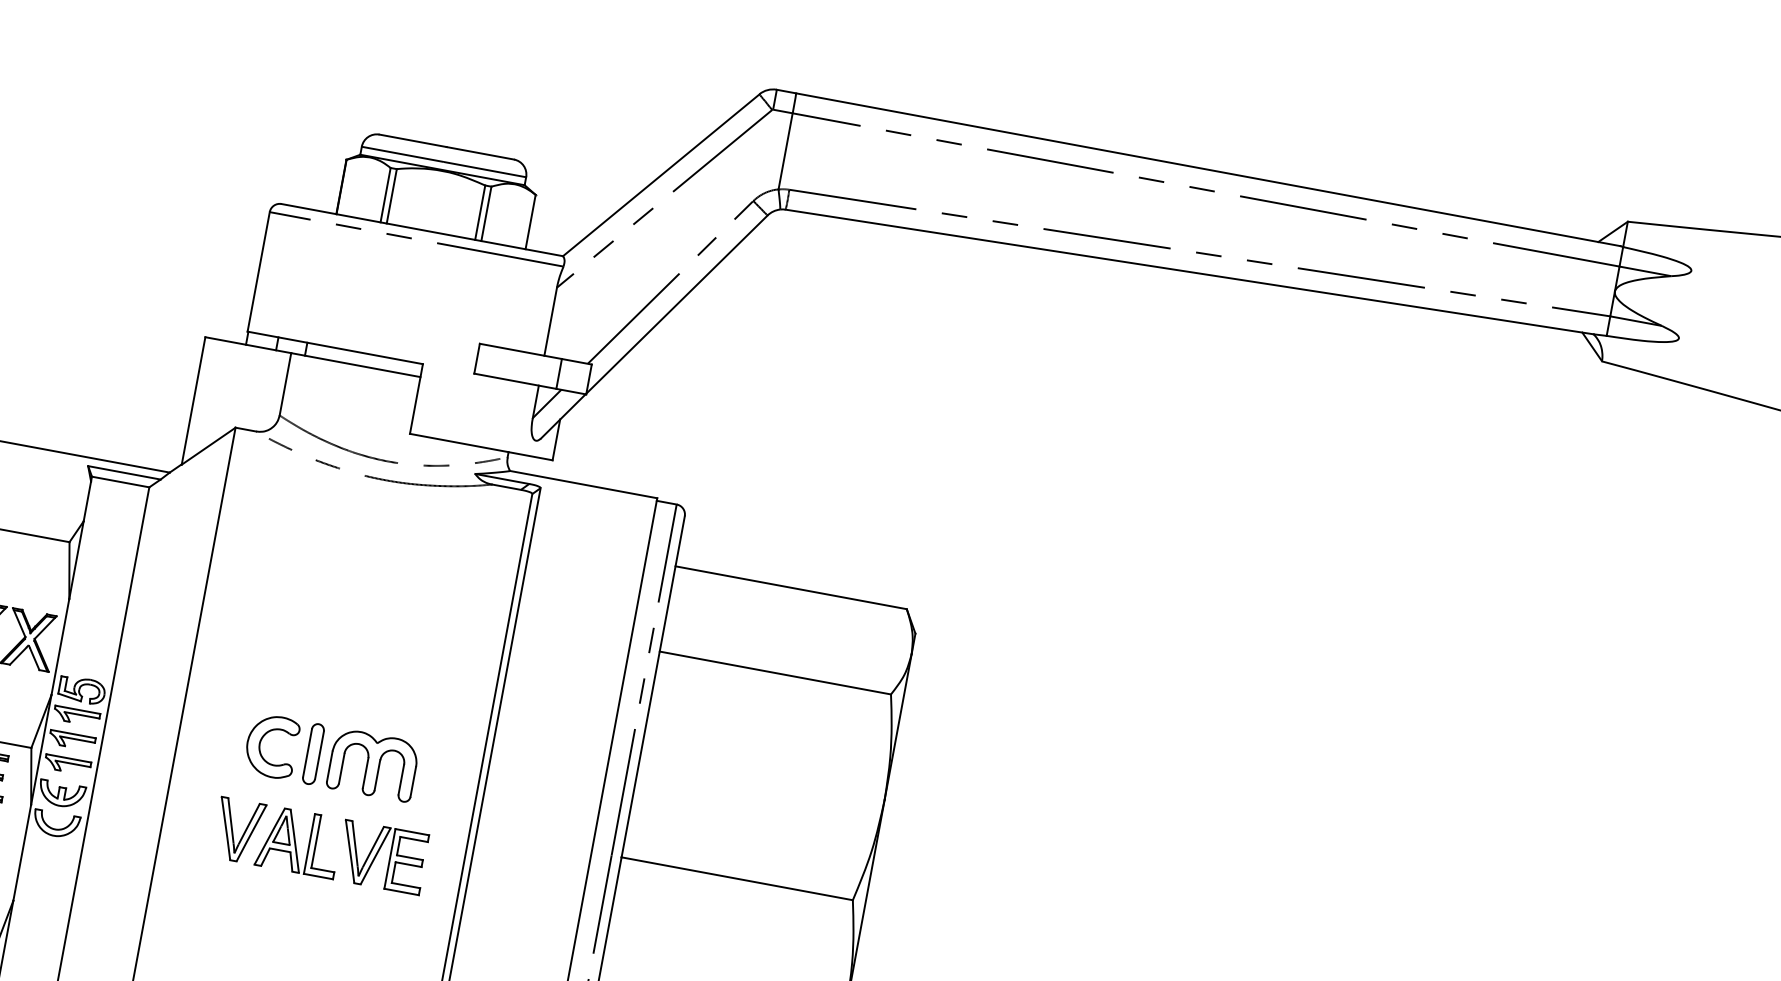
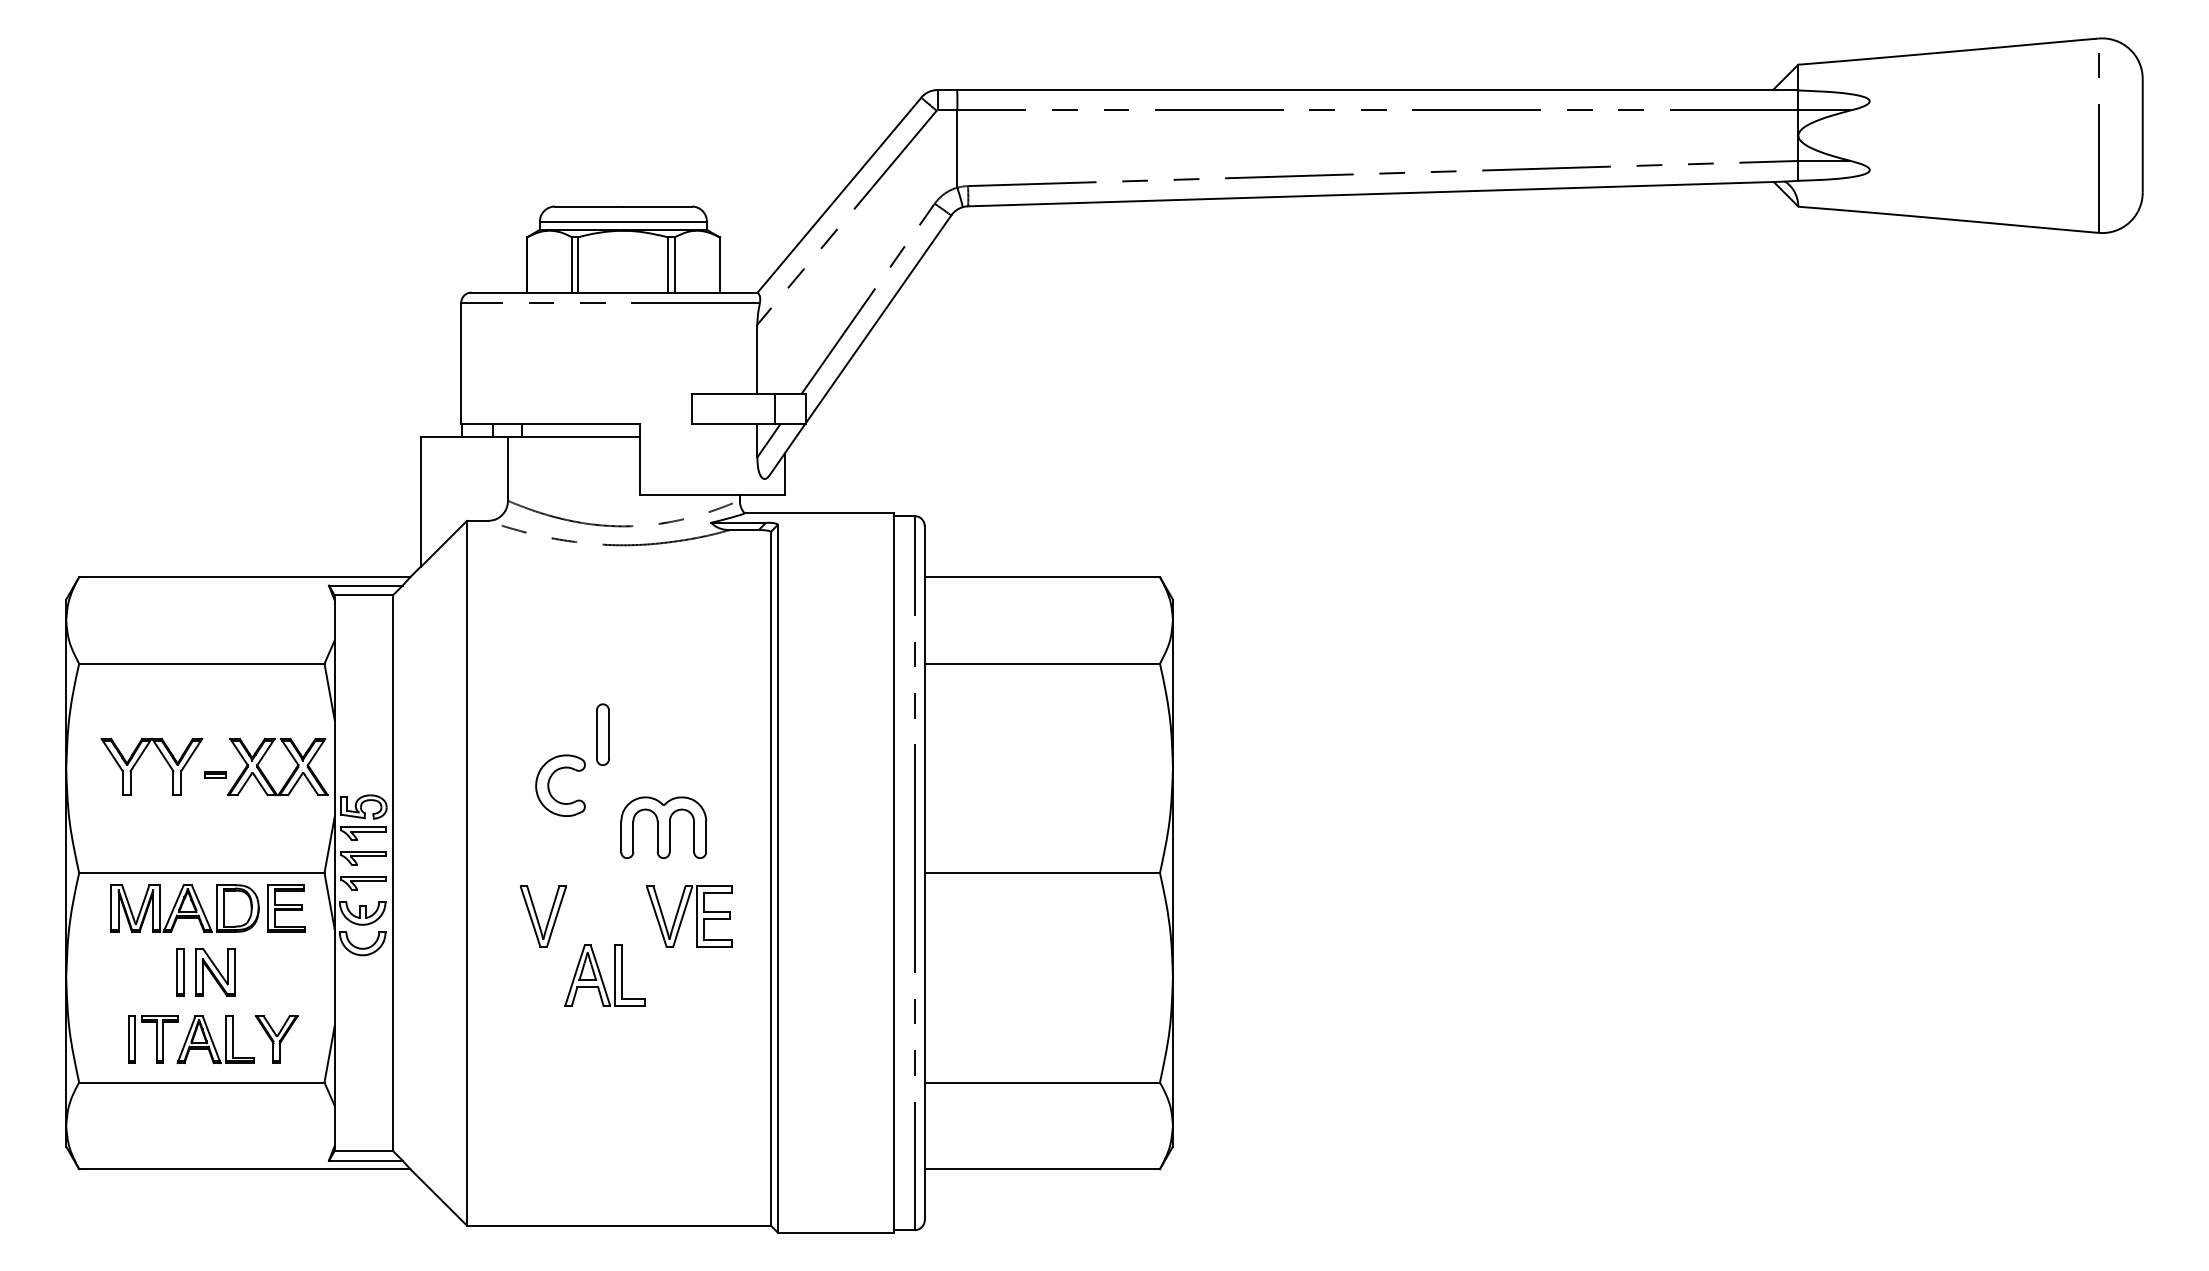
part: (260, 744) -> (549, 785), moved
part: (313, 753) -> (602, 734), moved
part: (298, 841) -> (604, 975), moved

